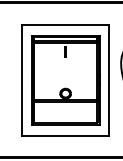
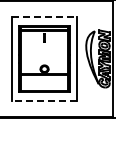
line: (65, 25) -> (44, 17), solid -> dashed
line: (65, 135) -> (44, 100), solid -> dashed

